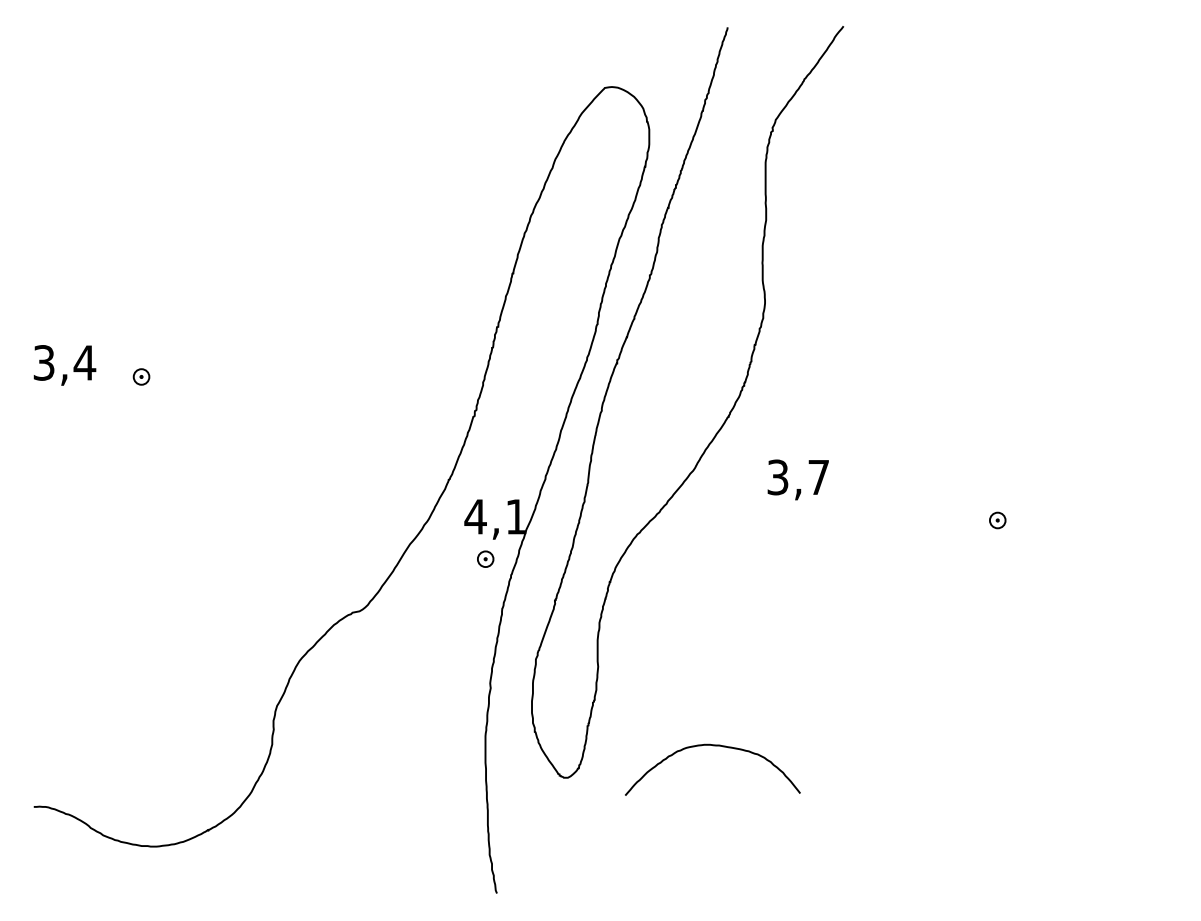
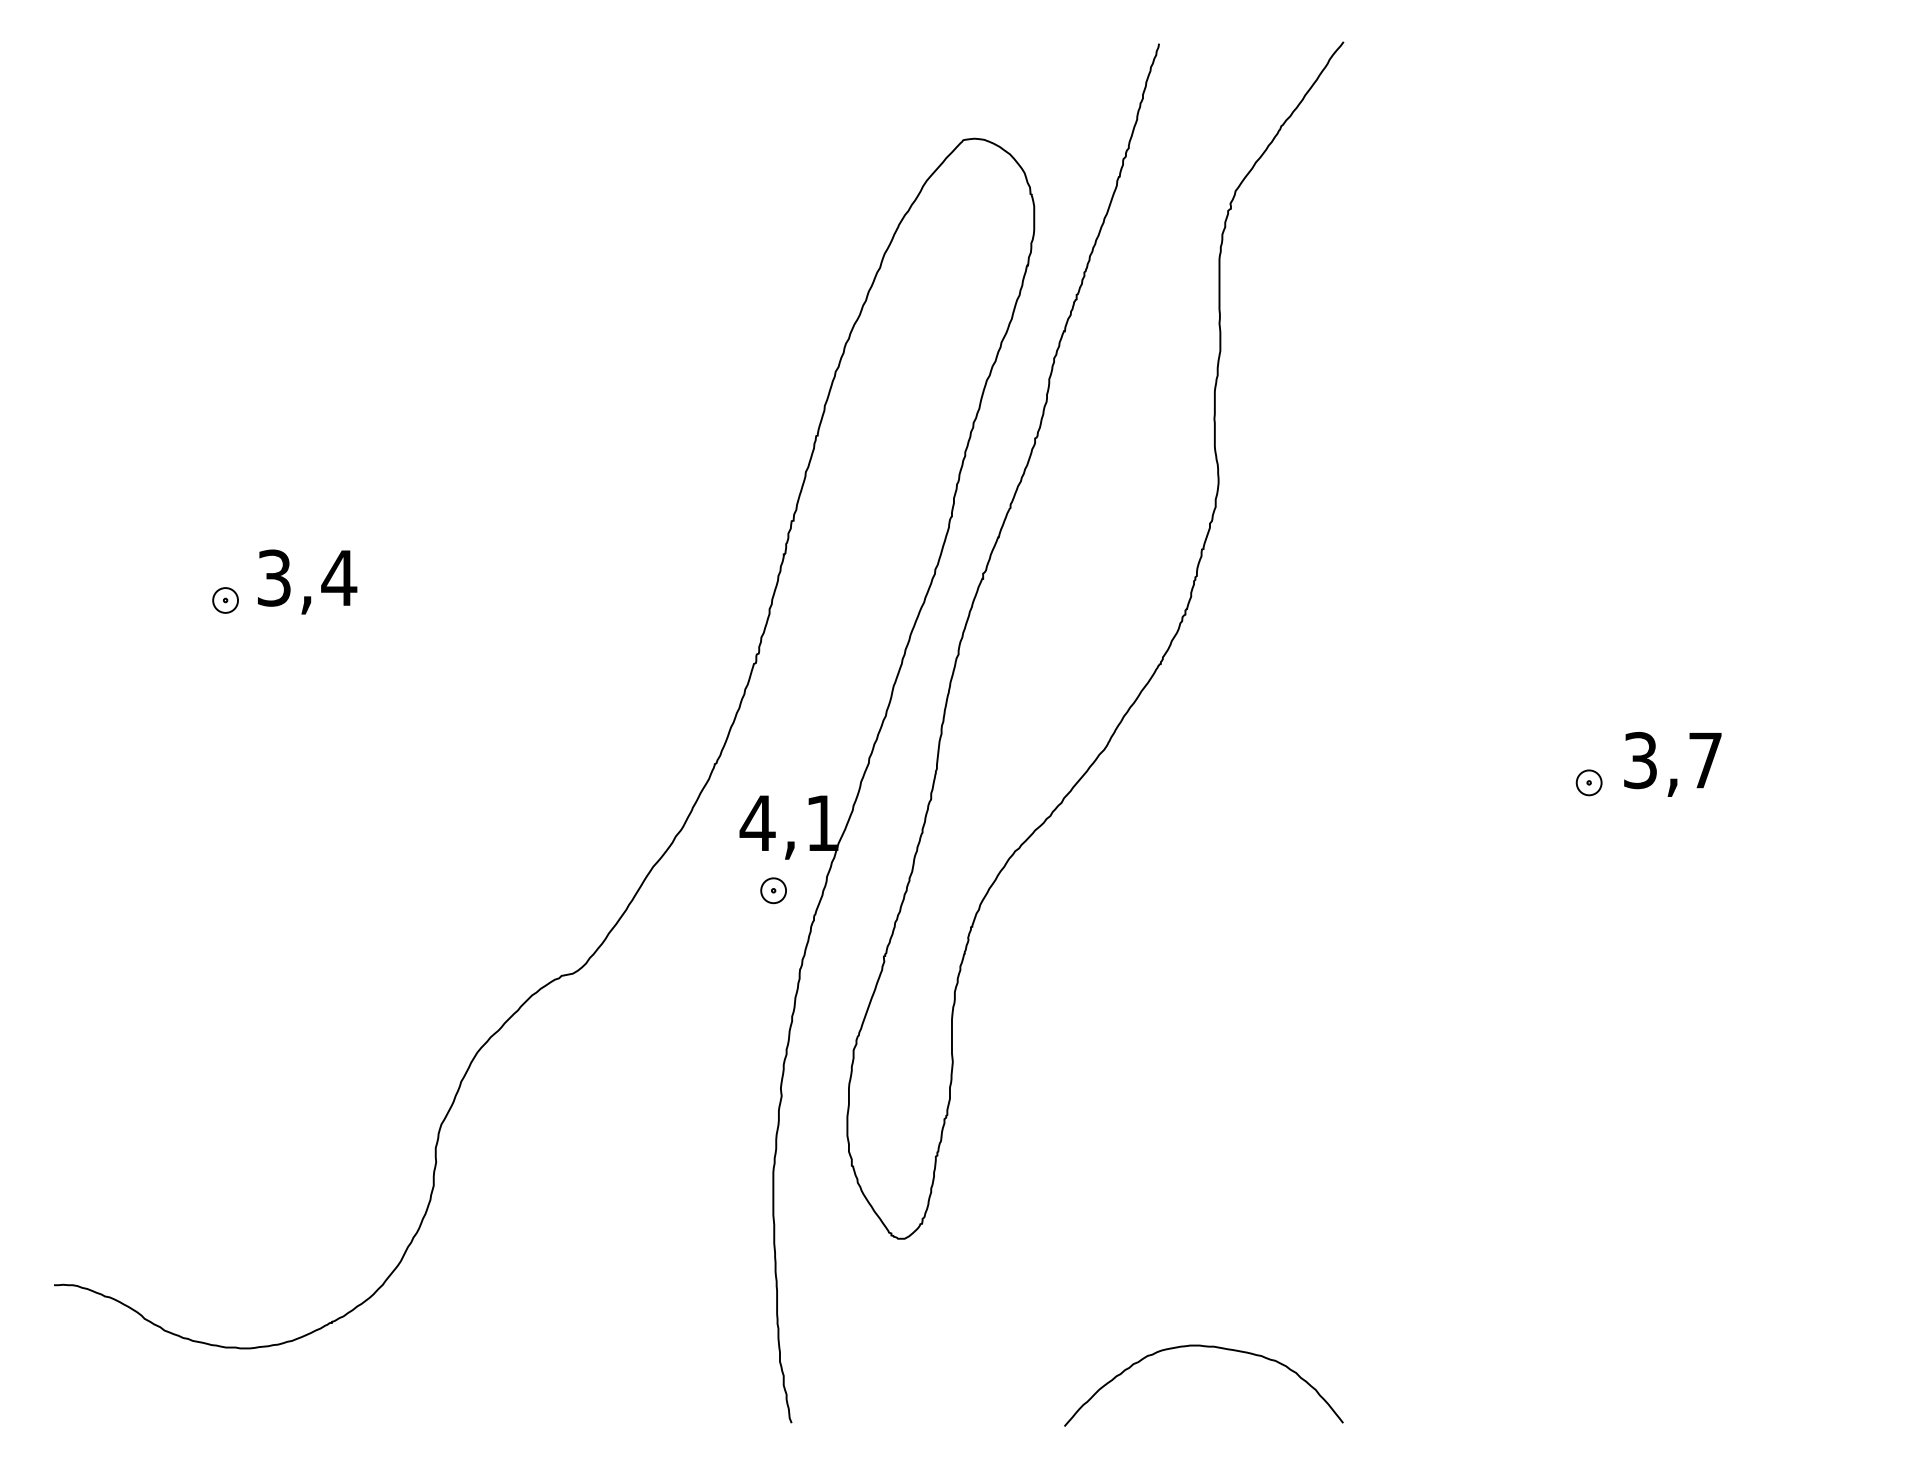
text: (64, 365) -> (306, 582), moved
text: (797, 479) -> (1671, 763), moved
part: (997, 520) -> (1588, 782), moved
curve: (713, 746) -> (1204, 1348), moved

